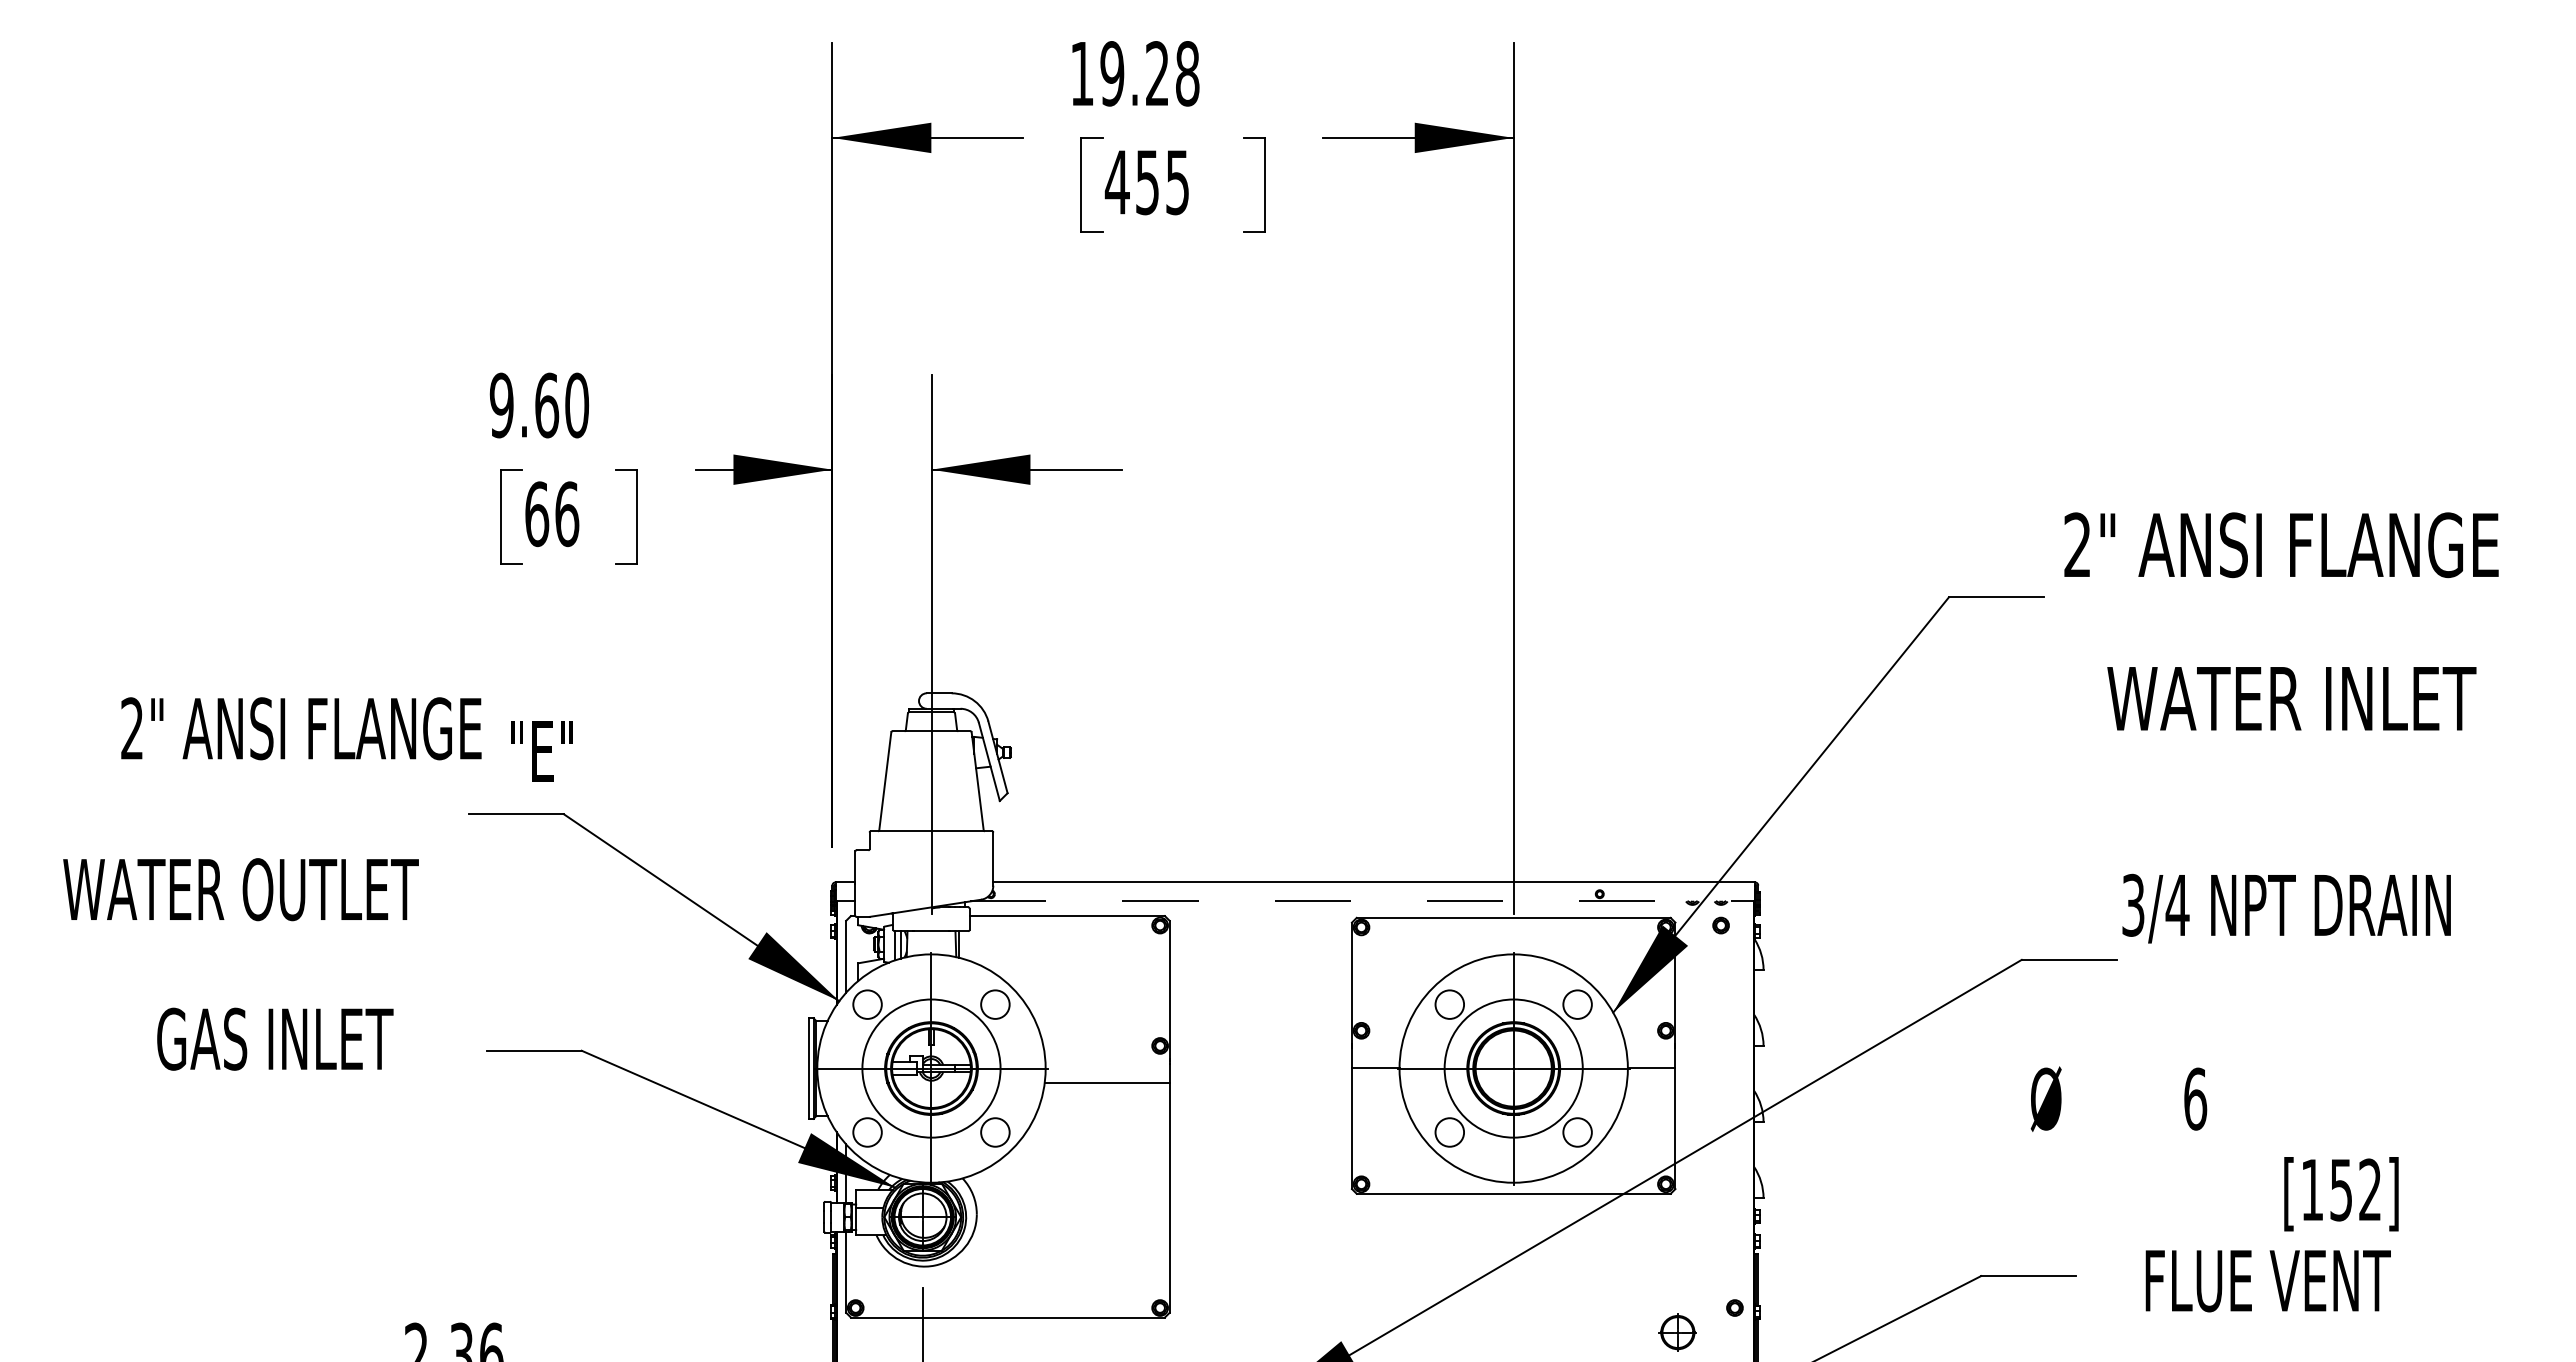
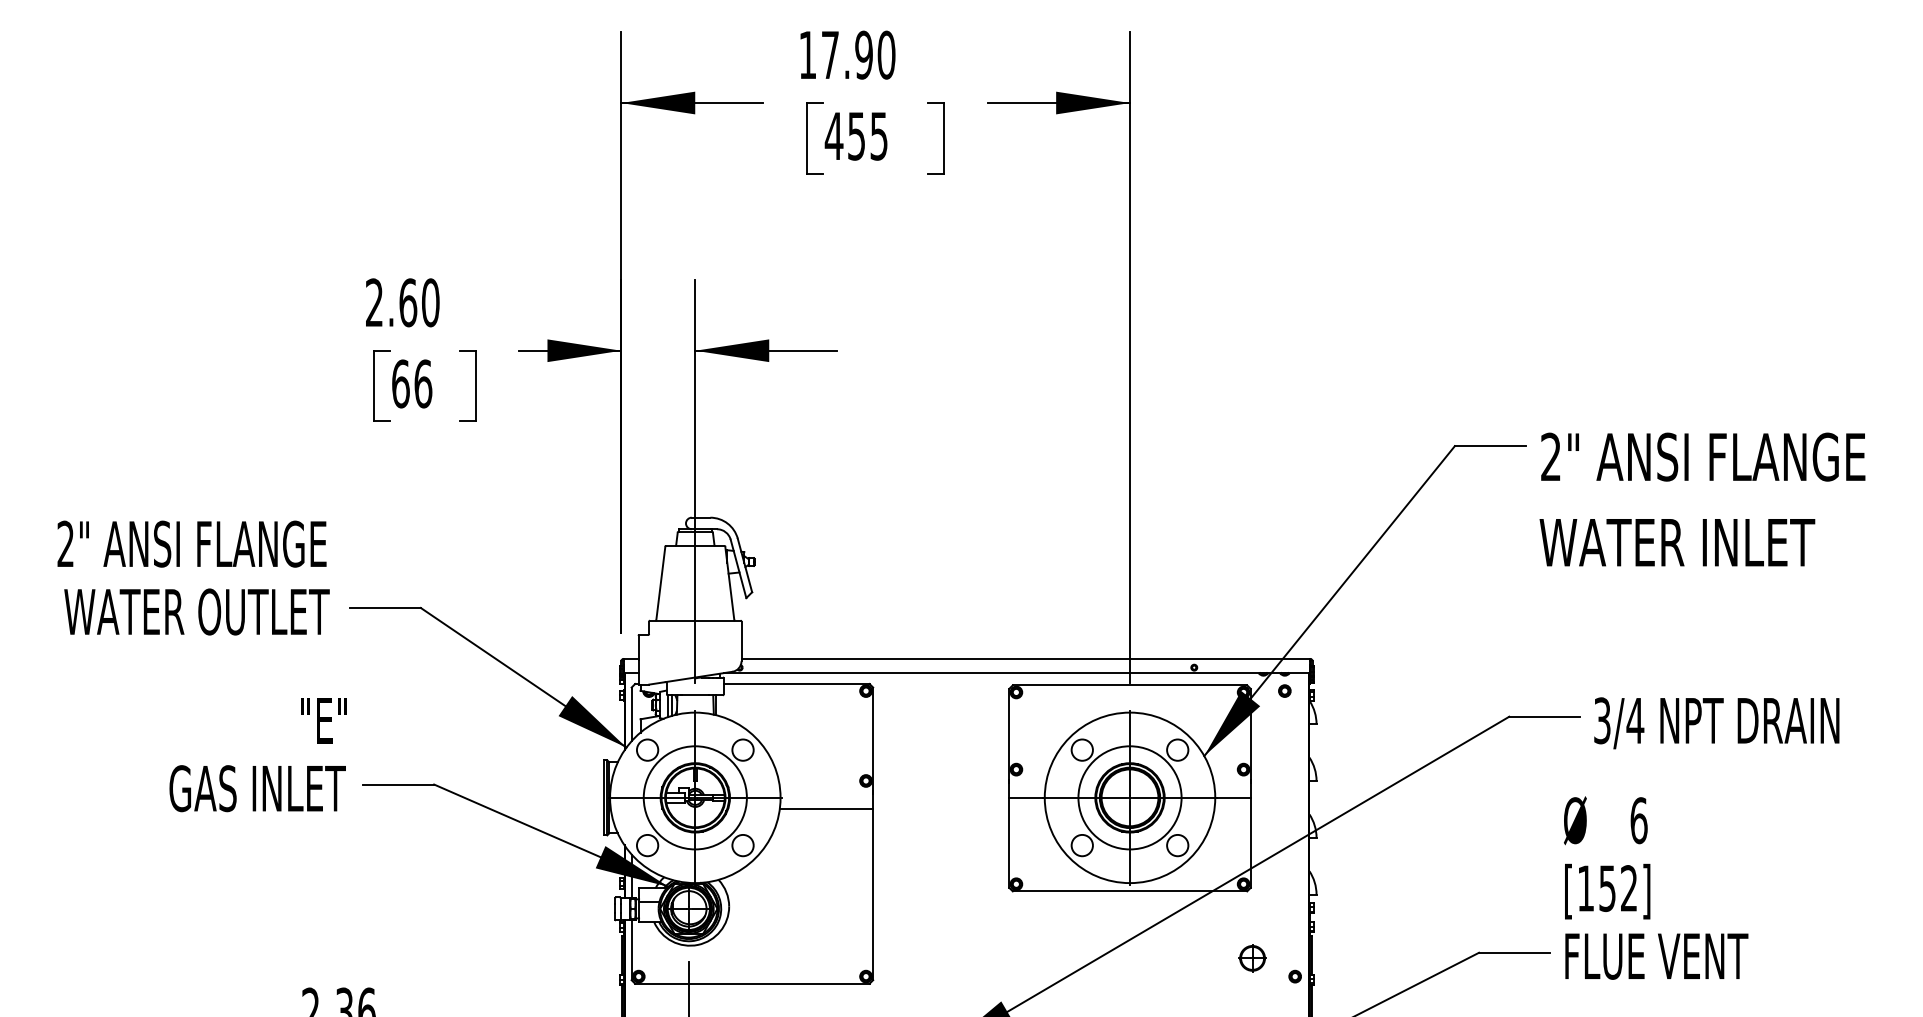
text: (1149, 73) -> (858, 54), 19.28 -> 17.90
text: (501, 405) -> (374, 302), 9.60 -> 2.60
text: (2281, 545) -> (1703, 457), moved
text: (2291, 698) -> (1677, 542), moved
text: (301, 728) -> (192, 543), moved
text: (541, 751) -> (323, 720), moved
text: (240, 889) -> (196, 611), moved
line: (1363, 901) -> (1017, 673), dashed -> solid
text: (2286, 908) -> (1716, 723), moved
text: (275, 1038) -> (257, 788), moved
text: (2045, 1098) -> (1574, 820), moved
text: (2341, 1194) -> (1607, 891), moved
text: (2267, 1281) -> (1656, 956), moved
part: (1677, 1332) -> (1252, 958), moved

